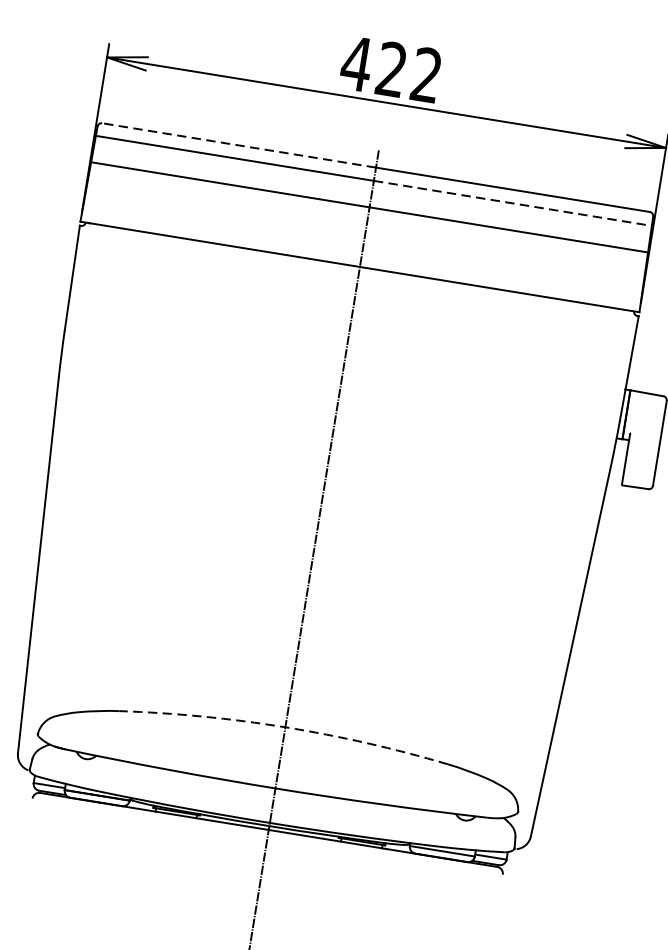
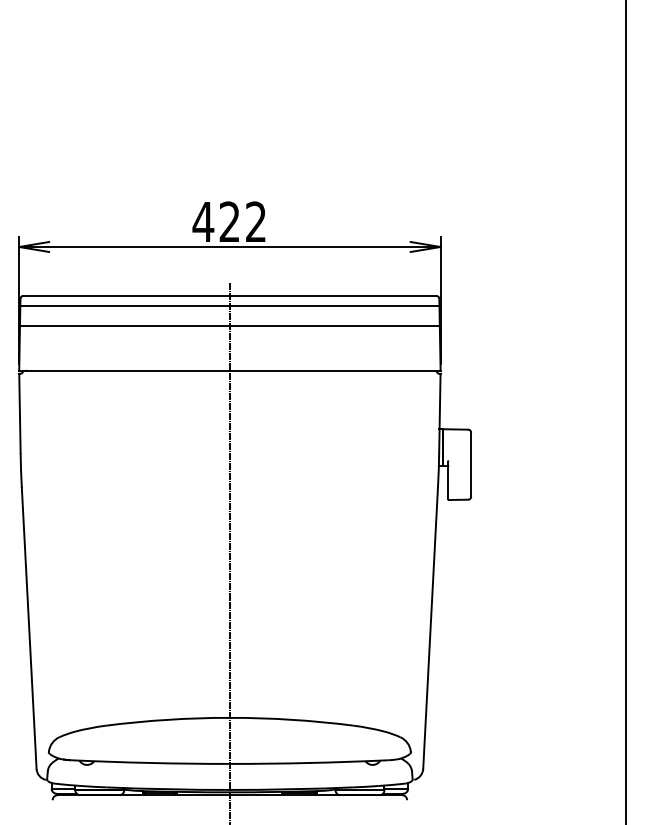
line: (238, 144) -> (126, 295), dashed -> solid
line: (512, 202) -> (334, 305), dashed -> solid
arc: (284, 726) -> (229, 717), dashed -> solid

